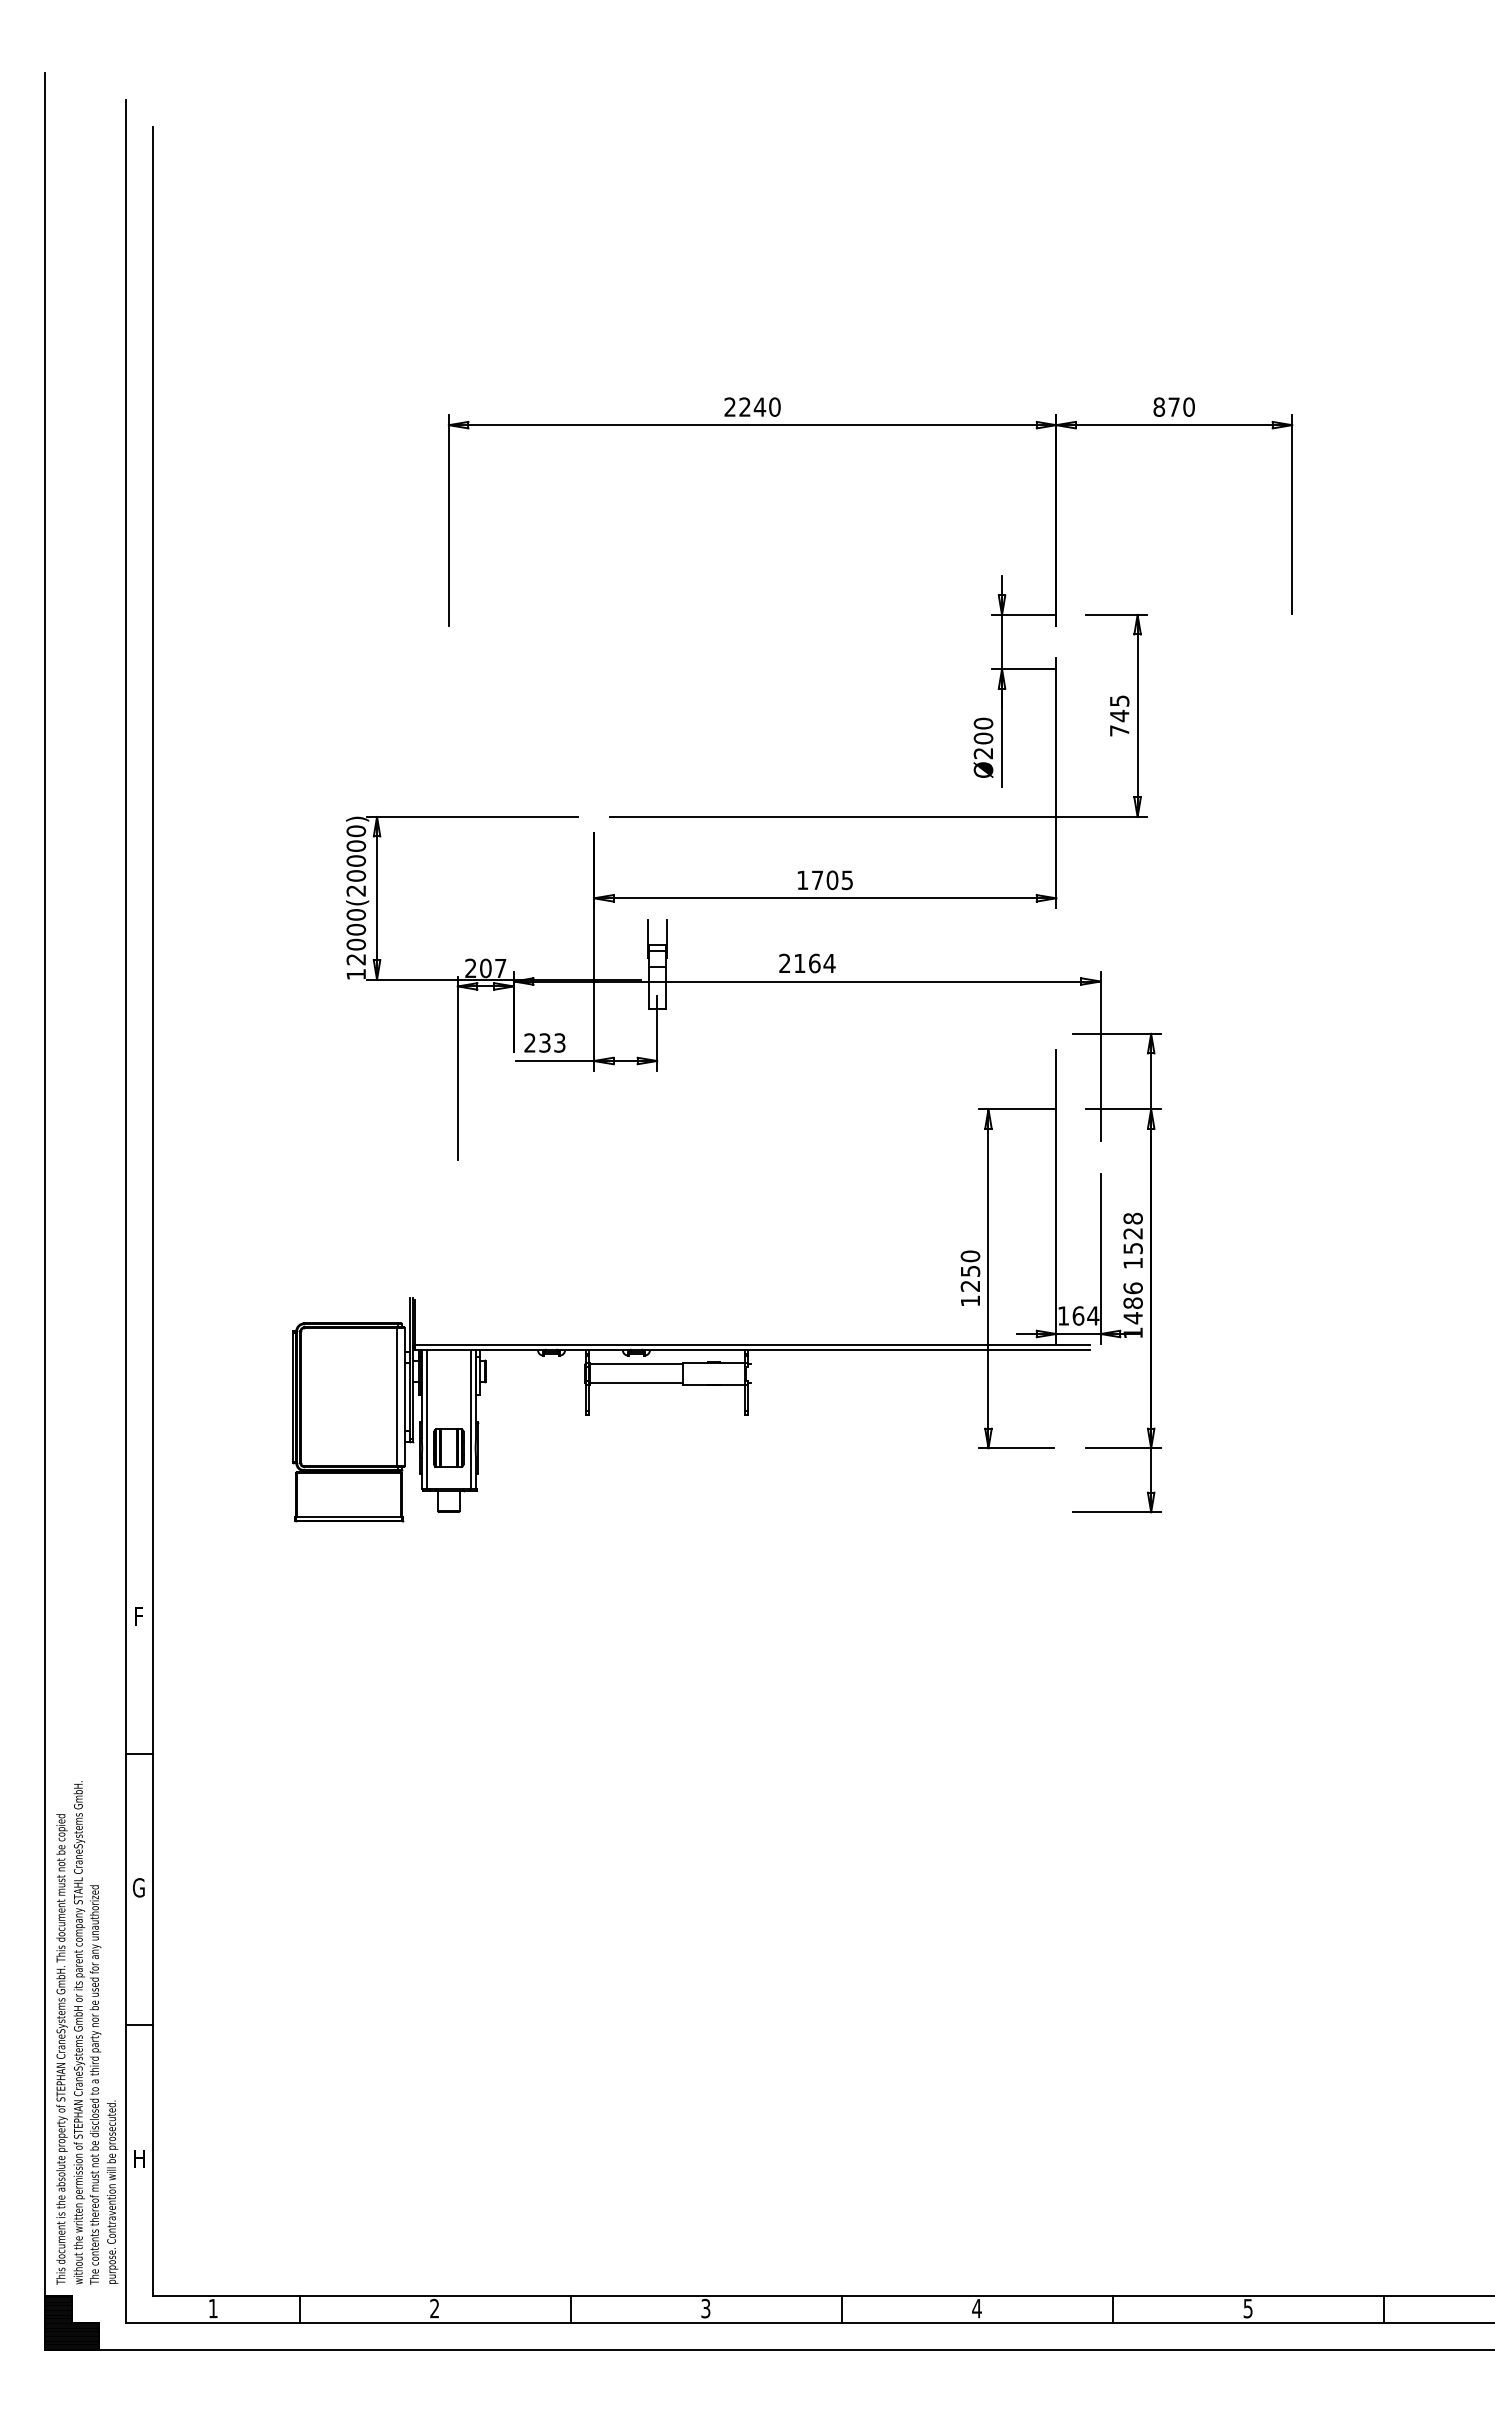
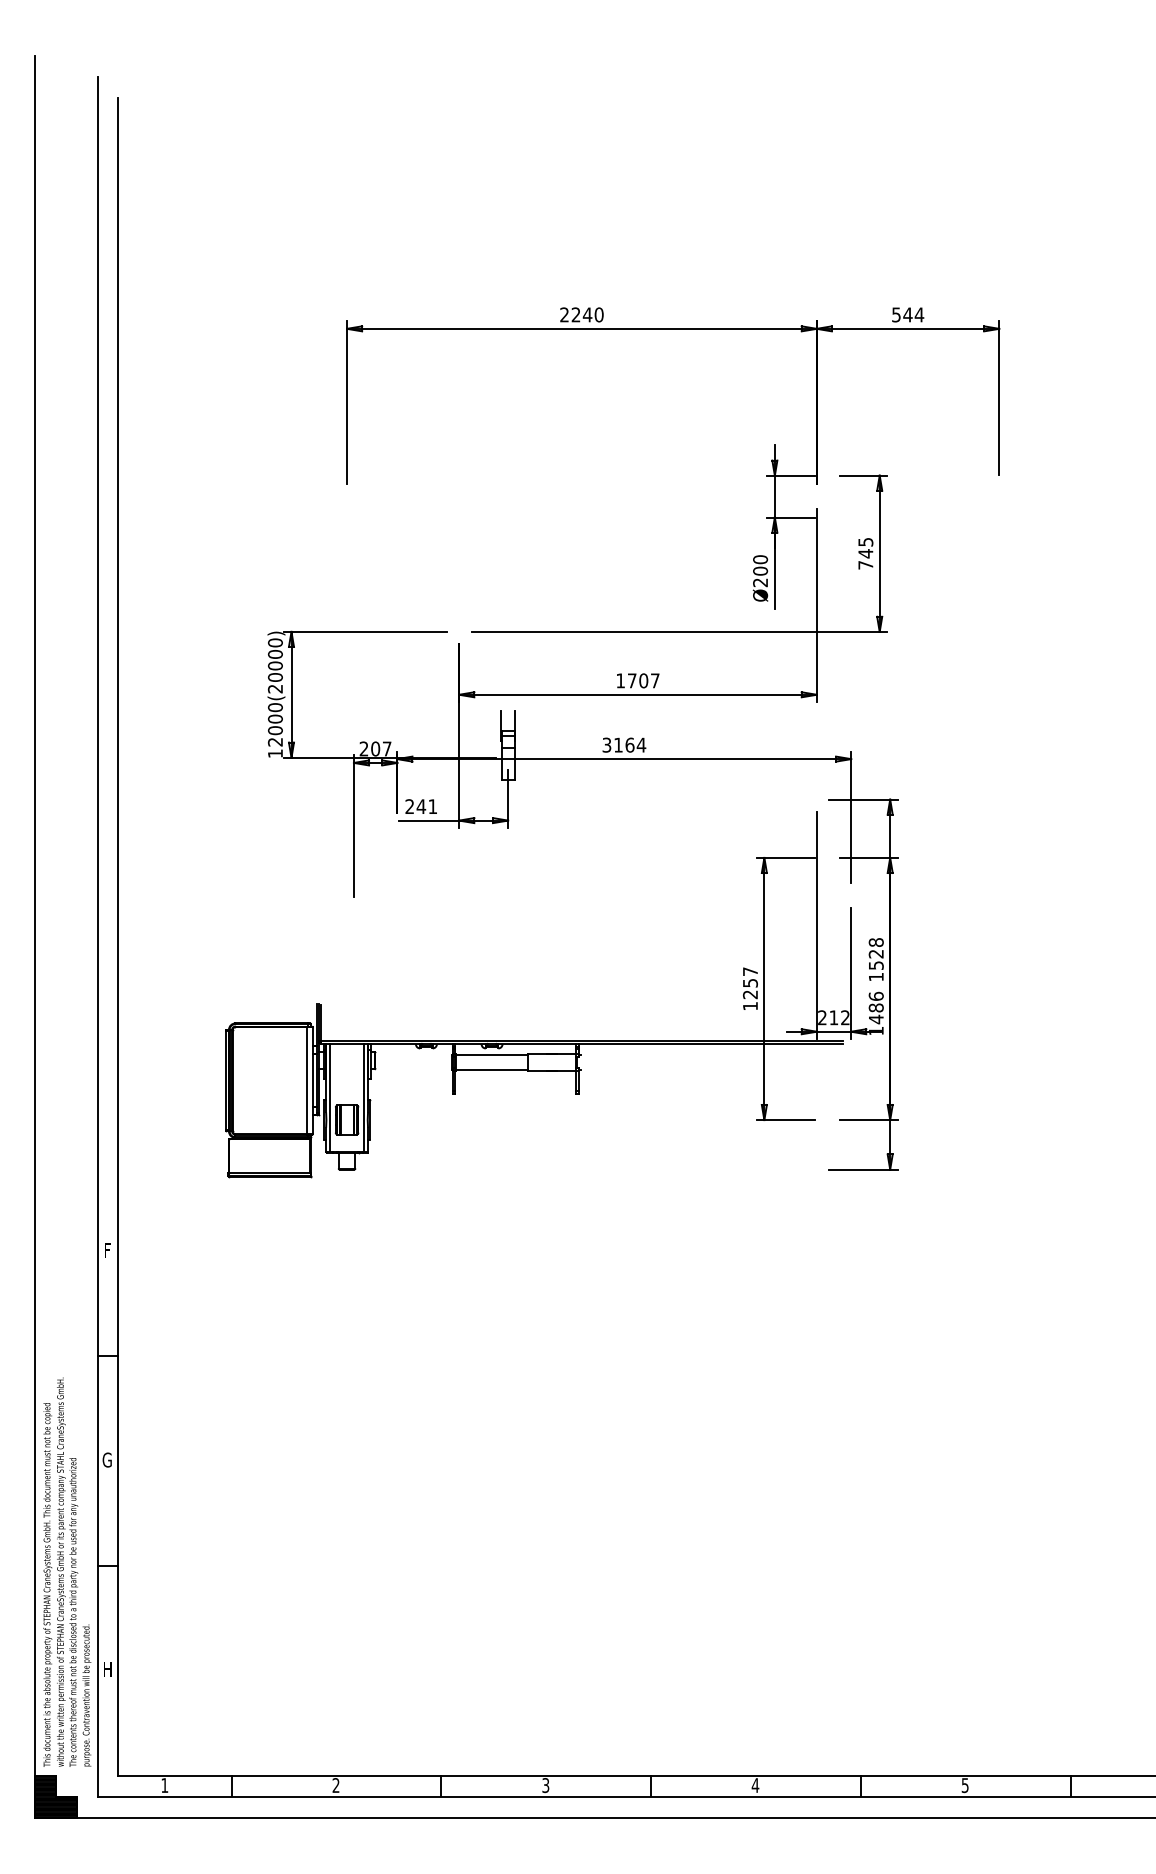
text: (1174, 406) -> (908, 314), 870 -> 544
text: (846, 880) -> (654, 681), 1705 -> 1707
text: (784, 963) -> (606, 745), 2164 -> 3164
text: (551, 1042) -> (426, 806), 233 -> 241
text: (970, 1256) -> (750, 971), 1250 -> 1257
text: (1078, 1315) -> (833, 1017), 164 -> 212

